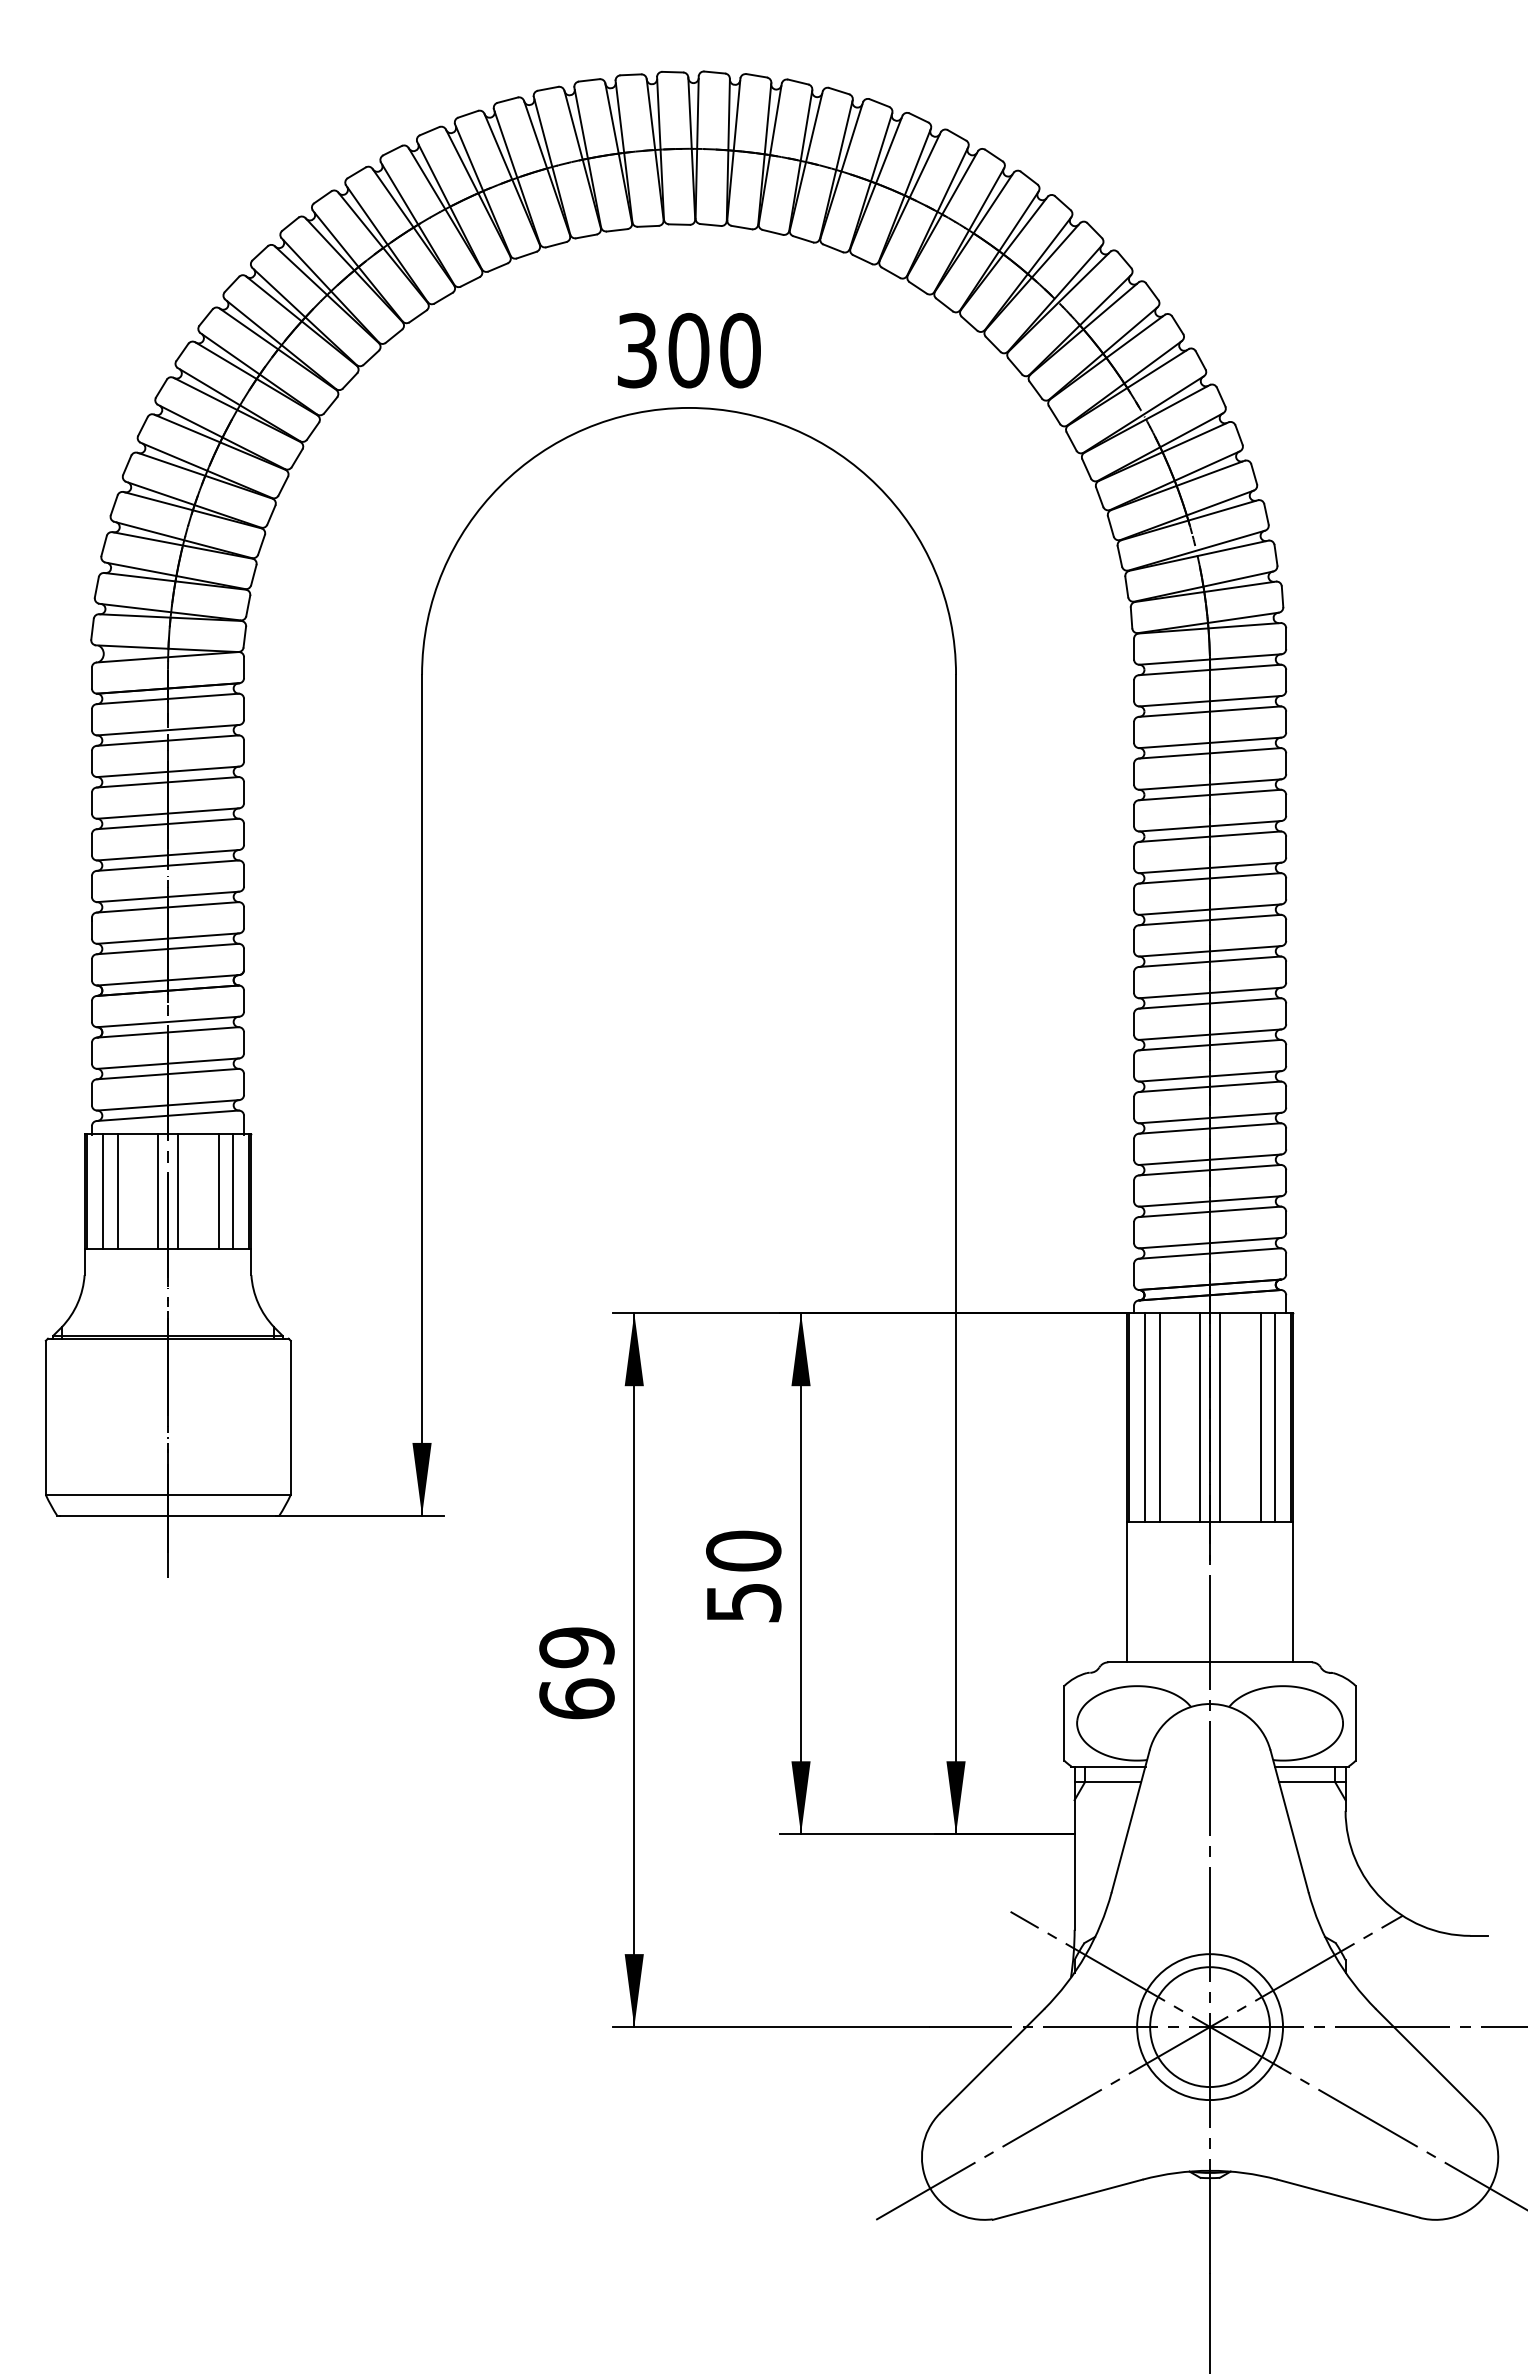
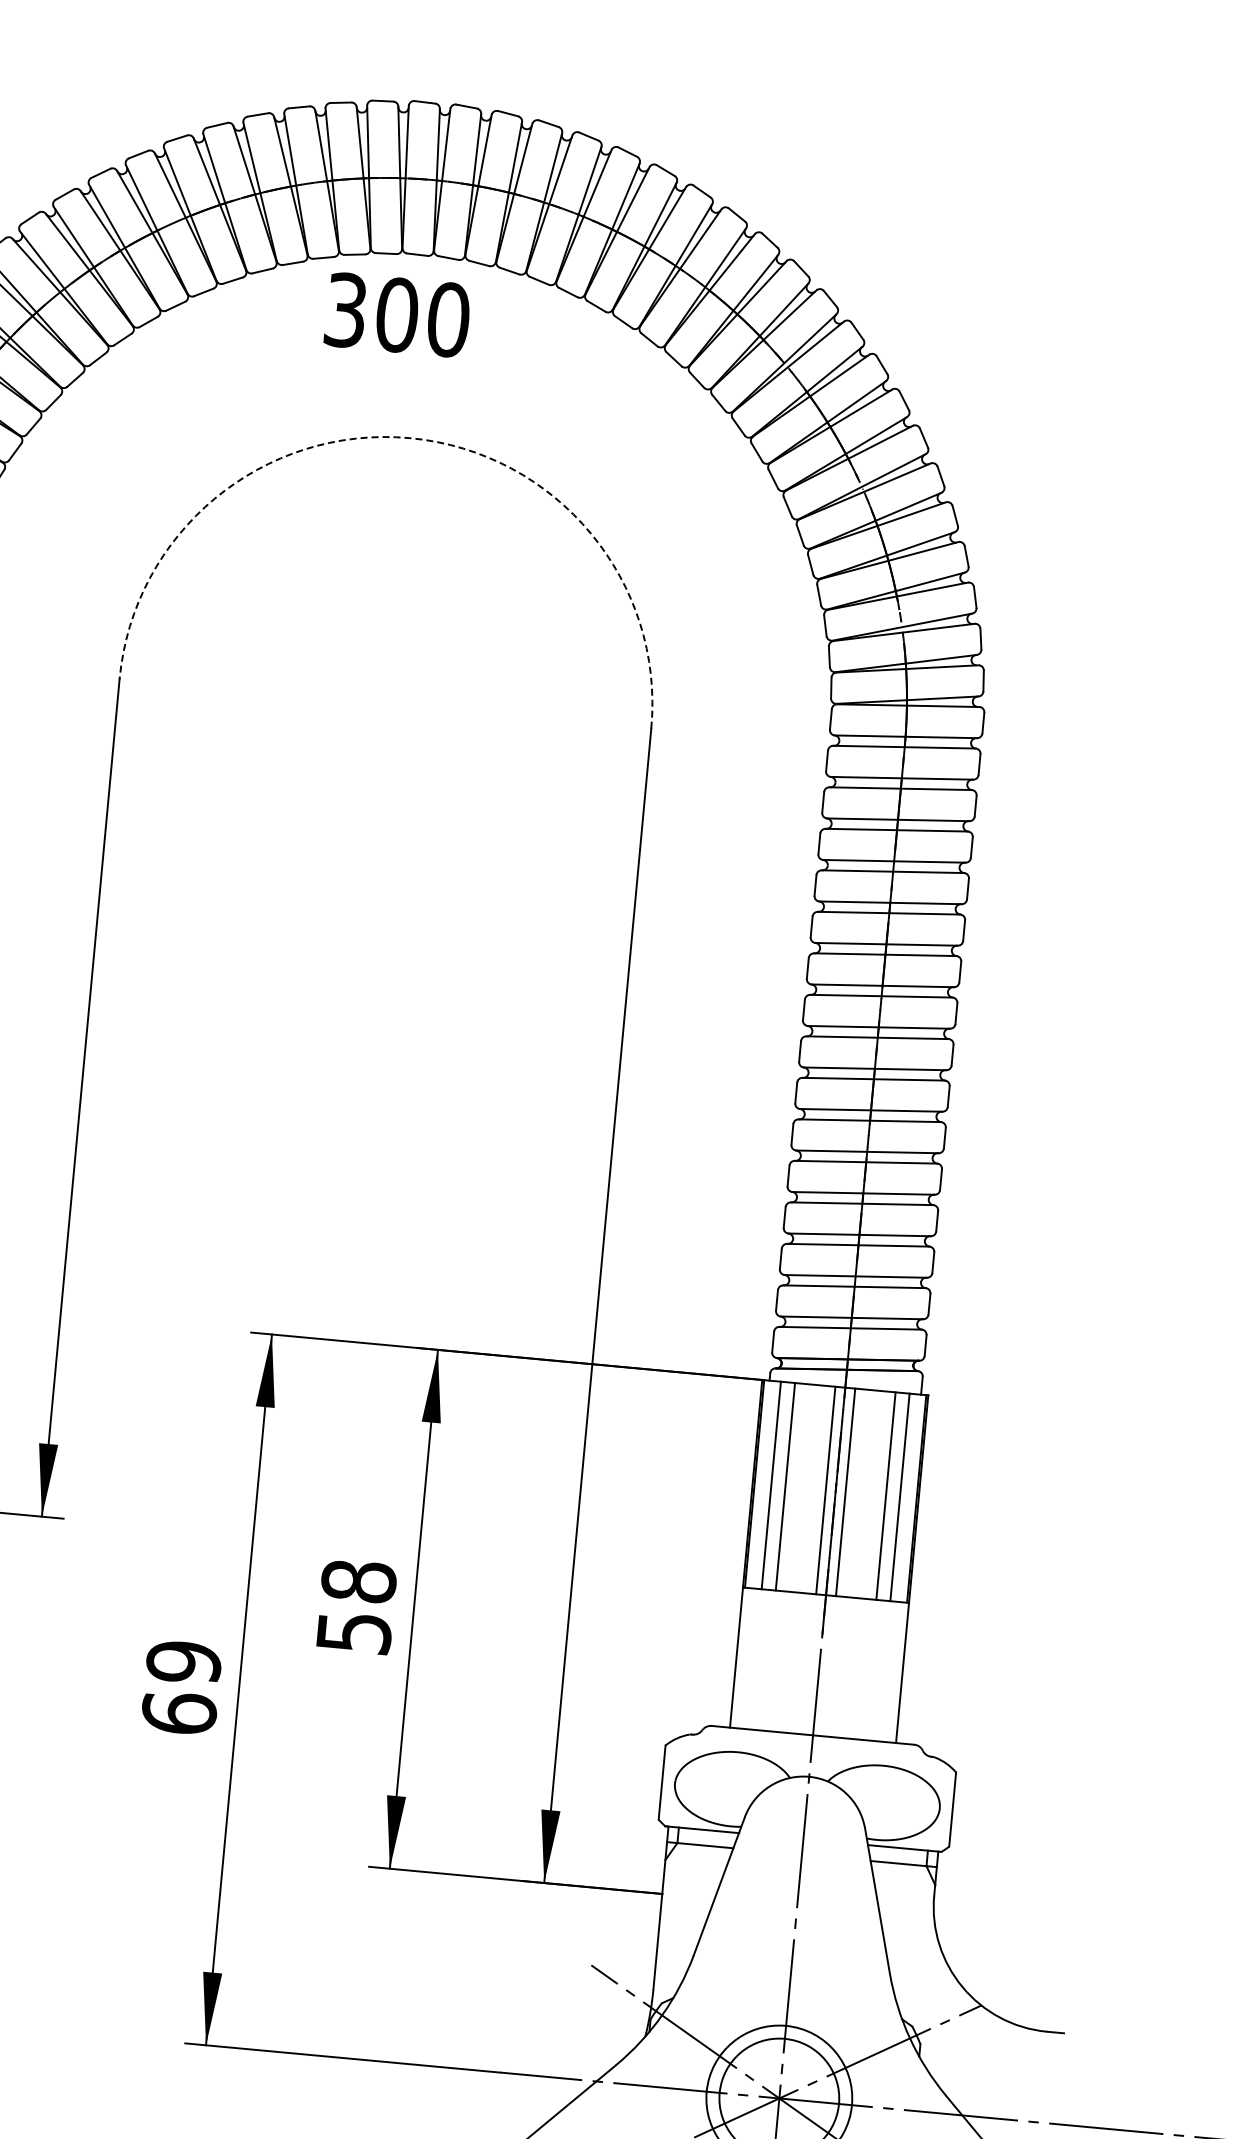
text: (689, 350) -> (397, 315), moved
arc: (689, 407) -> (410, 437), solid -> dashed
text: (743, 1550) -> (358, 1580), 50 -> 58

